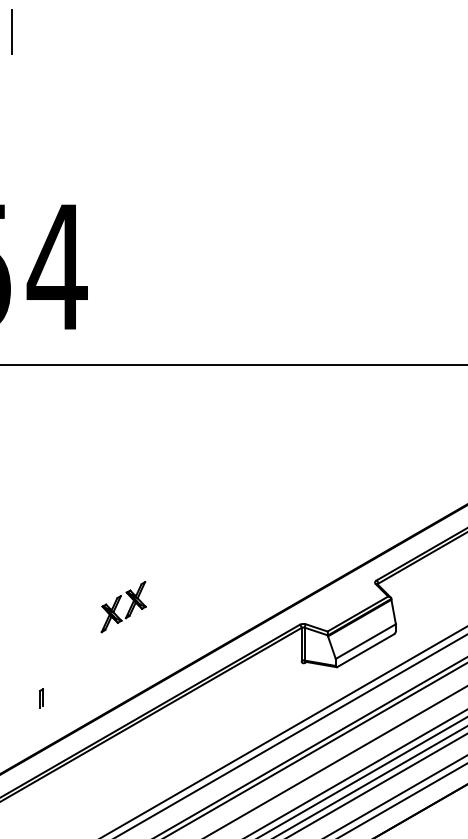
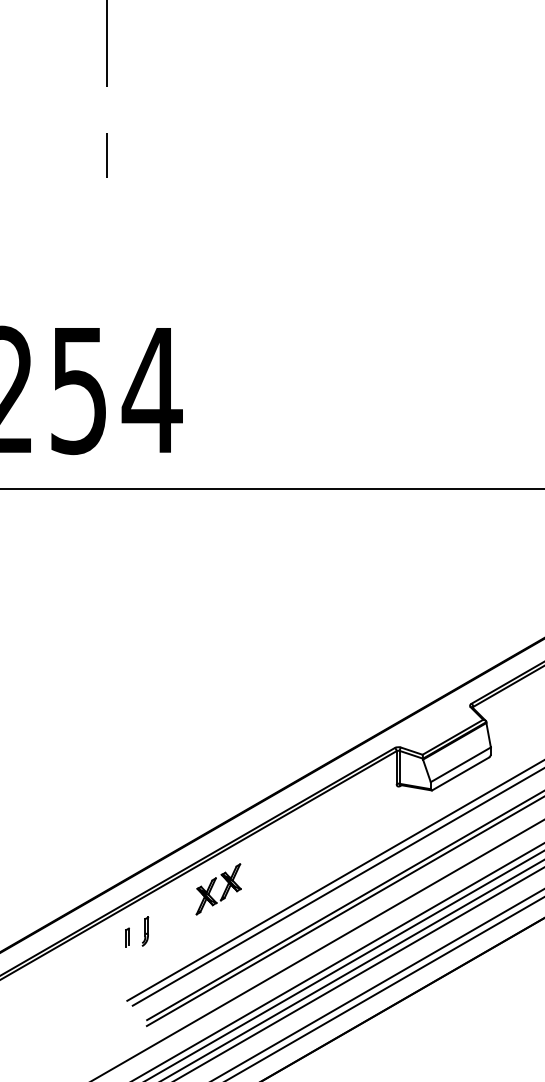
part: (123, 607) -> (218, 889), moved
part: (41, 698) -> (127, 937), moved
part: (50, 808) -> (145, 931), added

